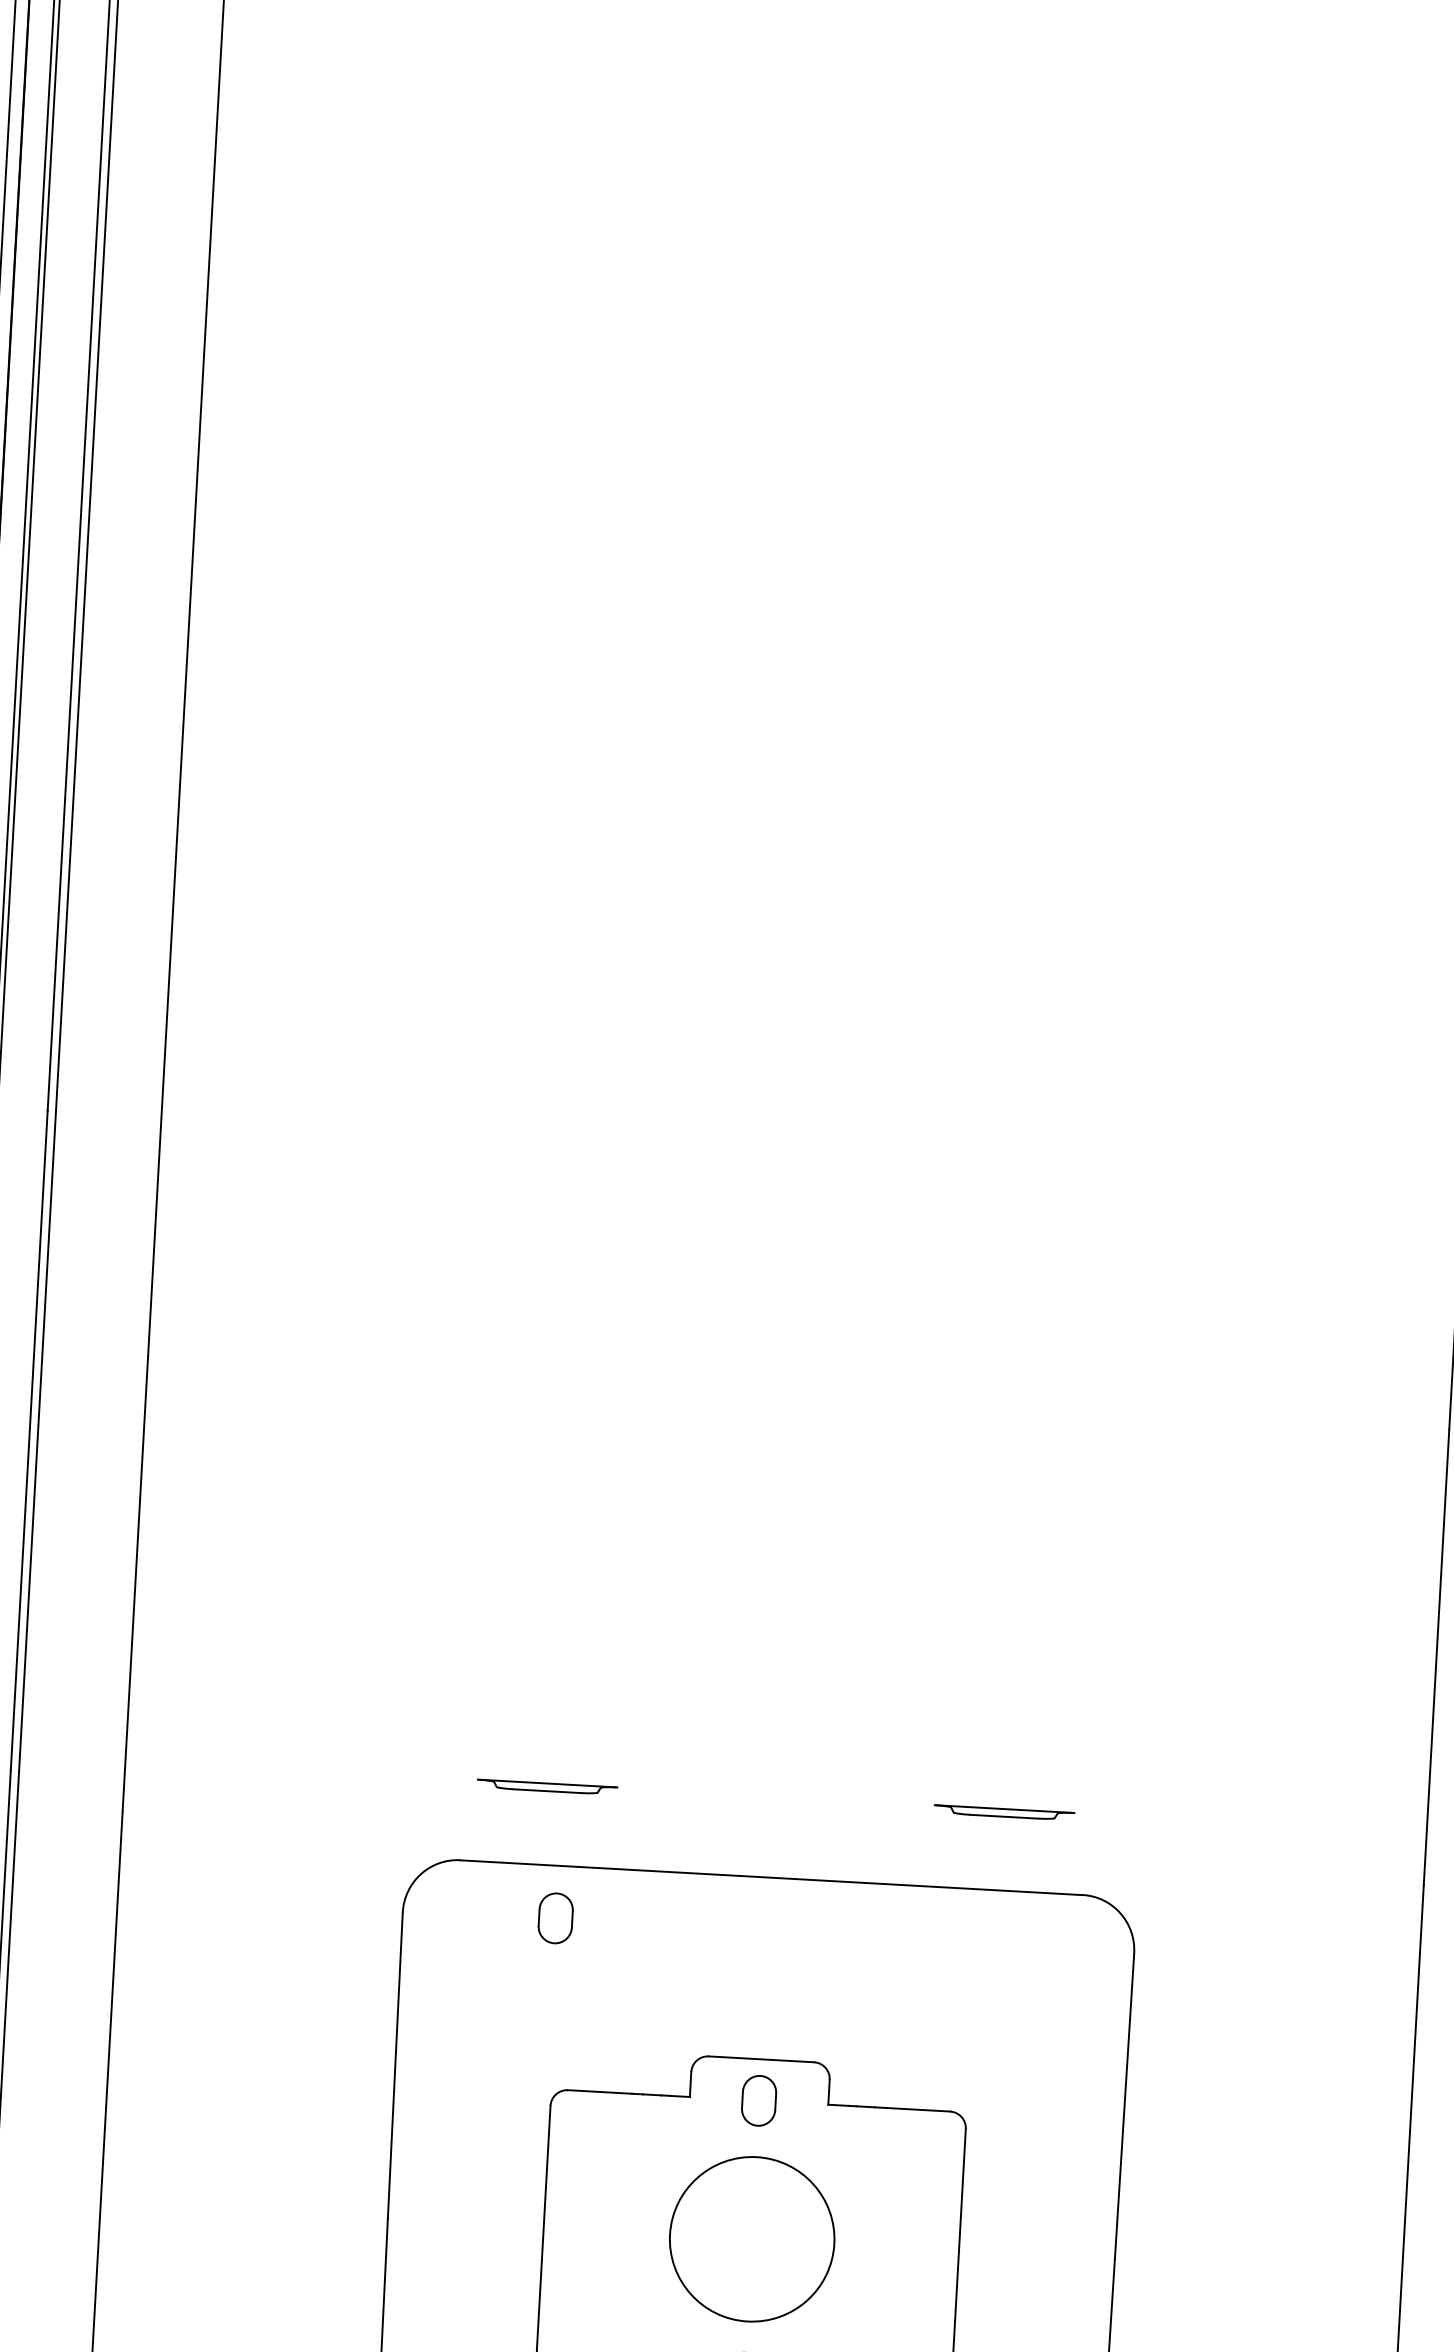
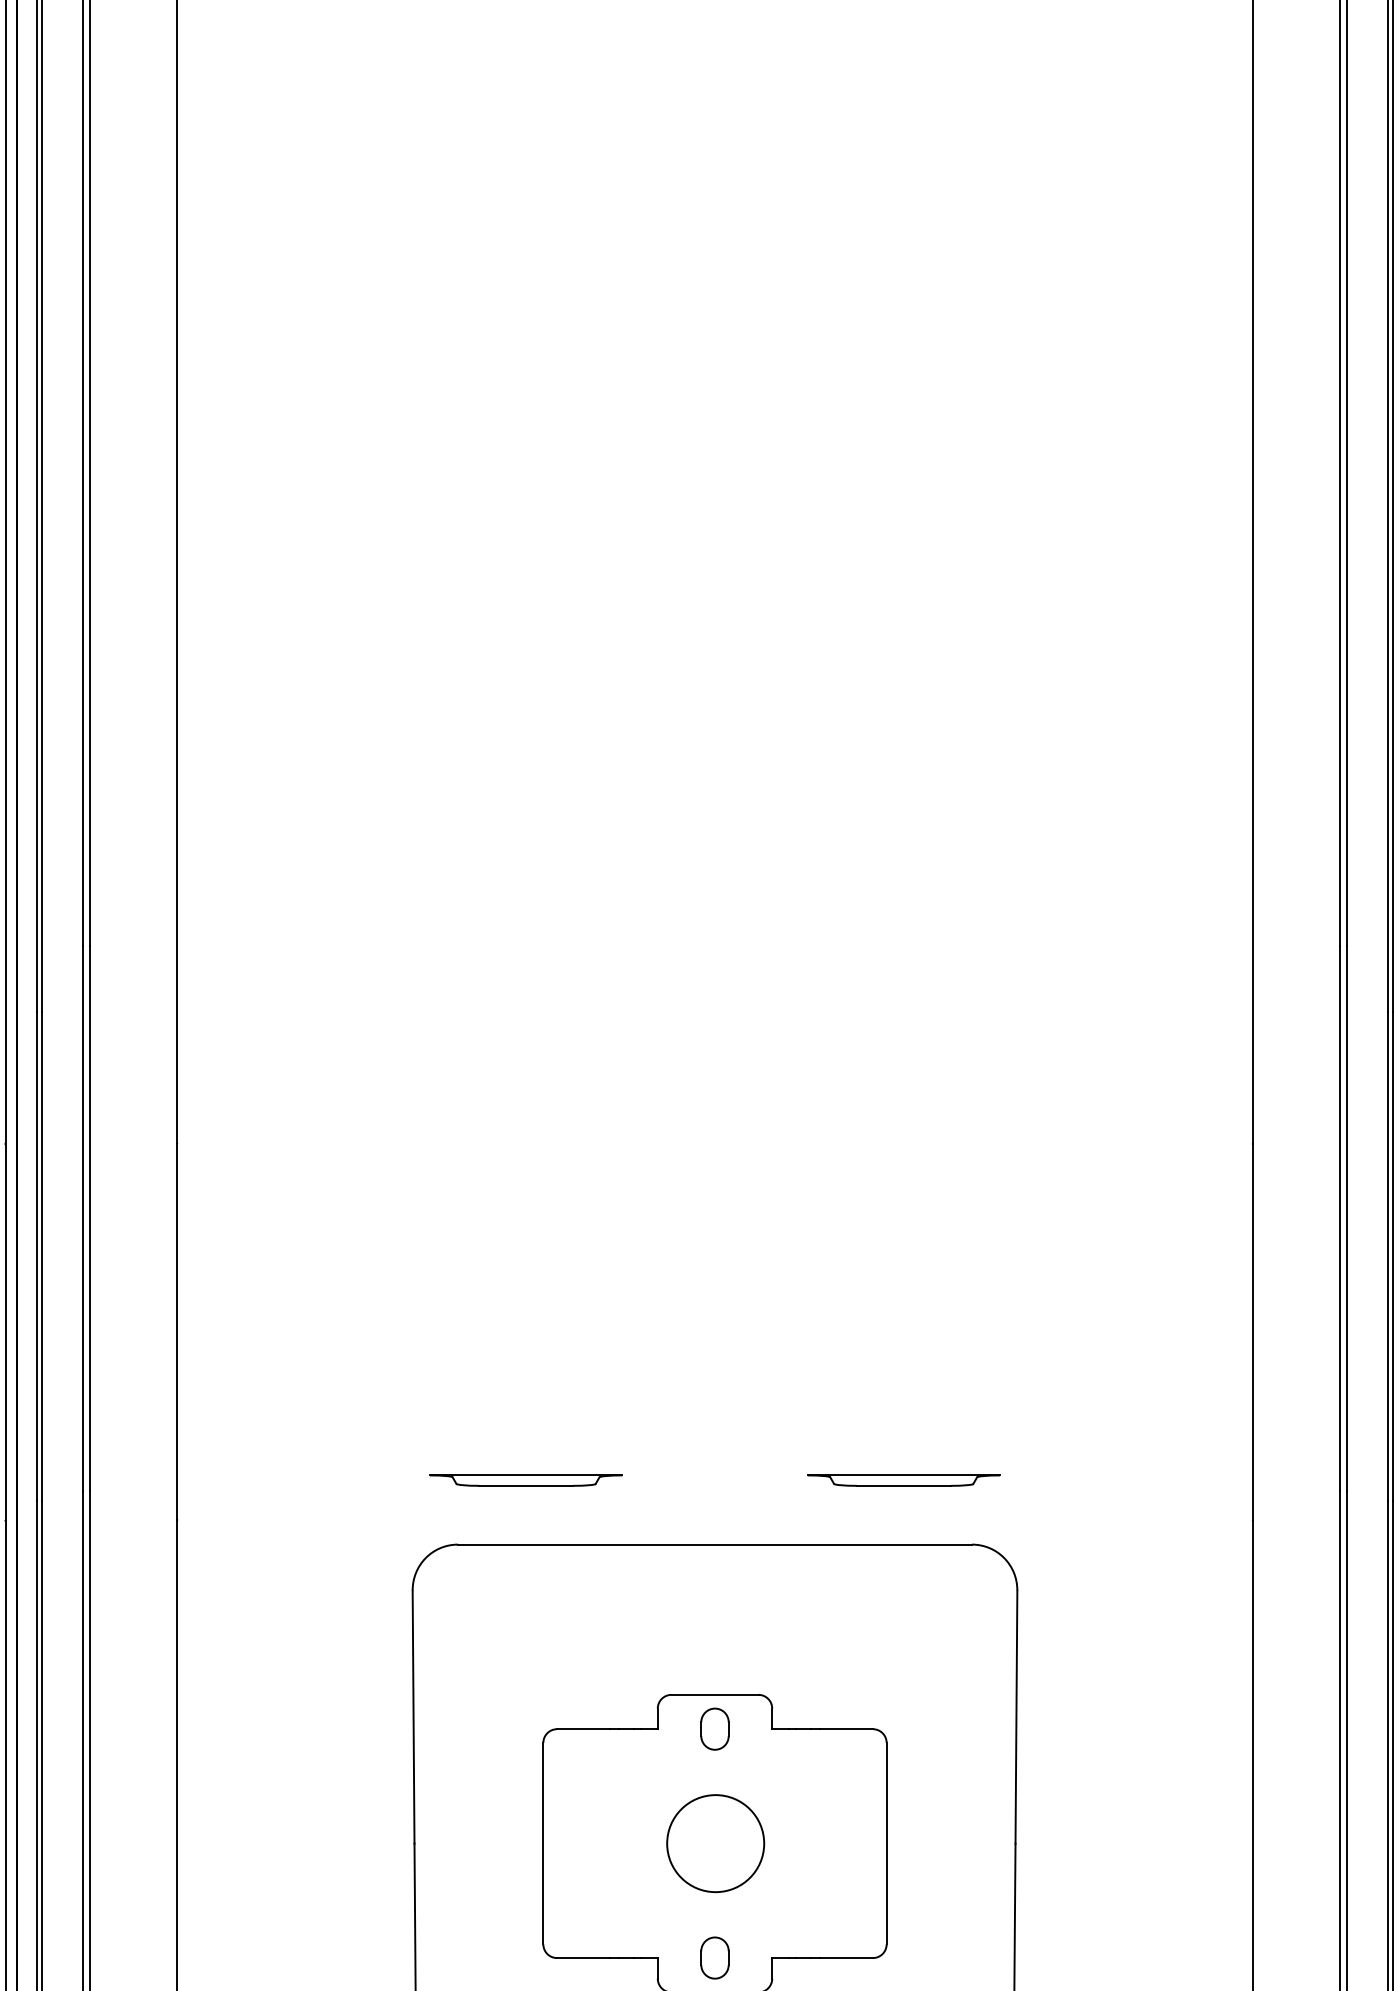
part: (546, 1787) -> (525, 1480), size x1.67
part: (1003, 1812) -> (903, 1480), size x1.67
part: (555, 1917) -> (538, 1587), removed
circle: (751, 2239) -> (715, 1843), size x0.71

